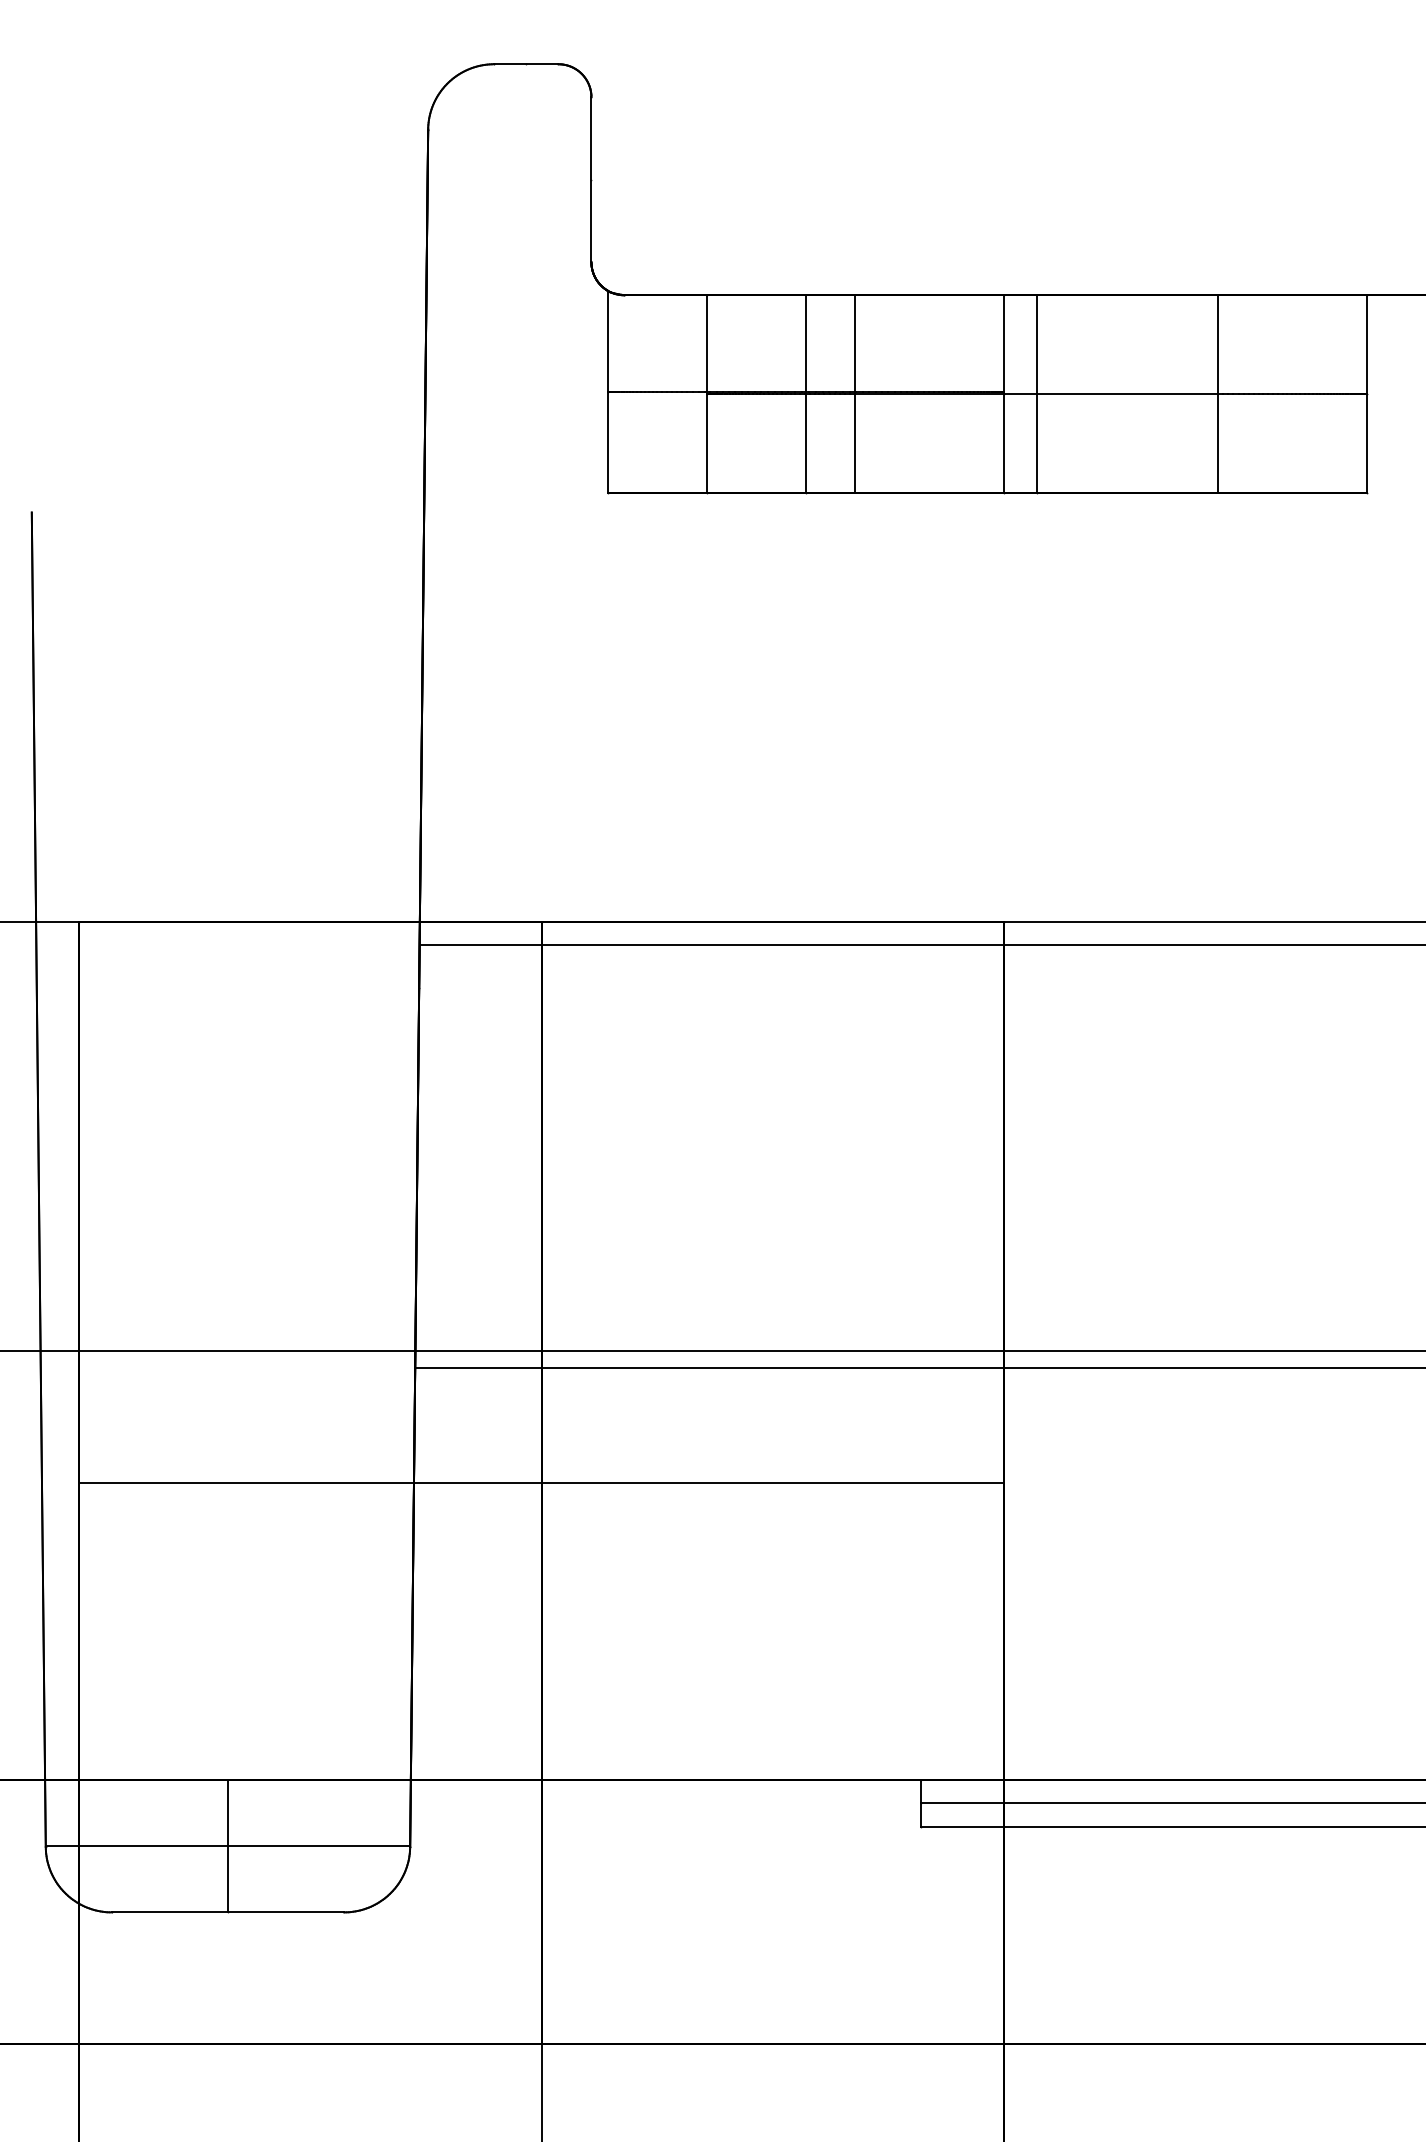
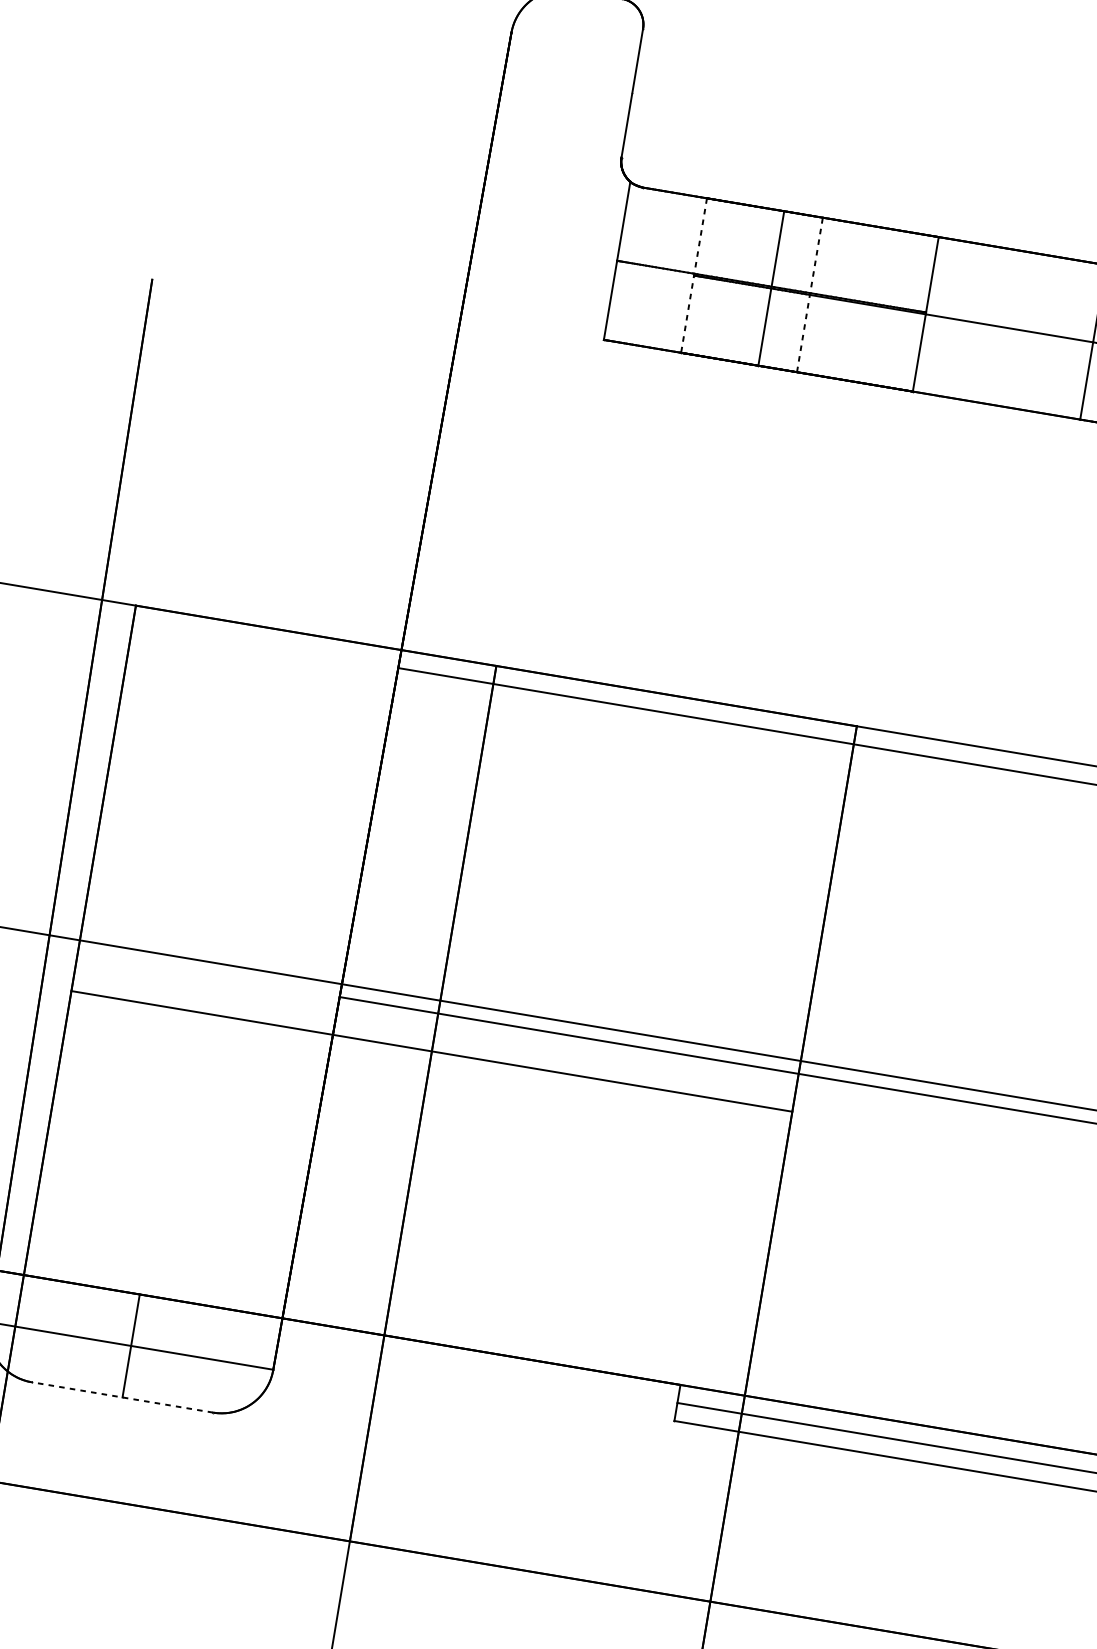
line: (855, 393) -> (810, 294), solid -> dashed
line: (706, 394) -> (694, 275), solid -> dashed
line: (1036, 394) -> (951, 318), removed
line: (541, 1483) -> (431, 1051), moved
line: (227, 1912) -> (122, 1397), solid -> dashed

